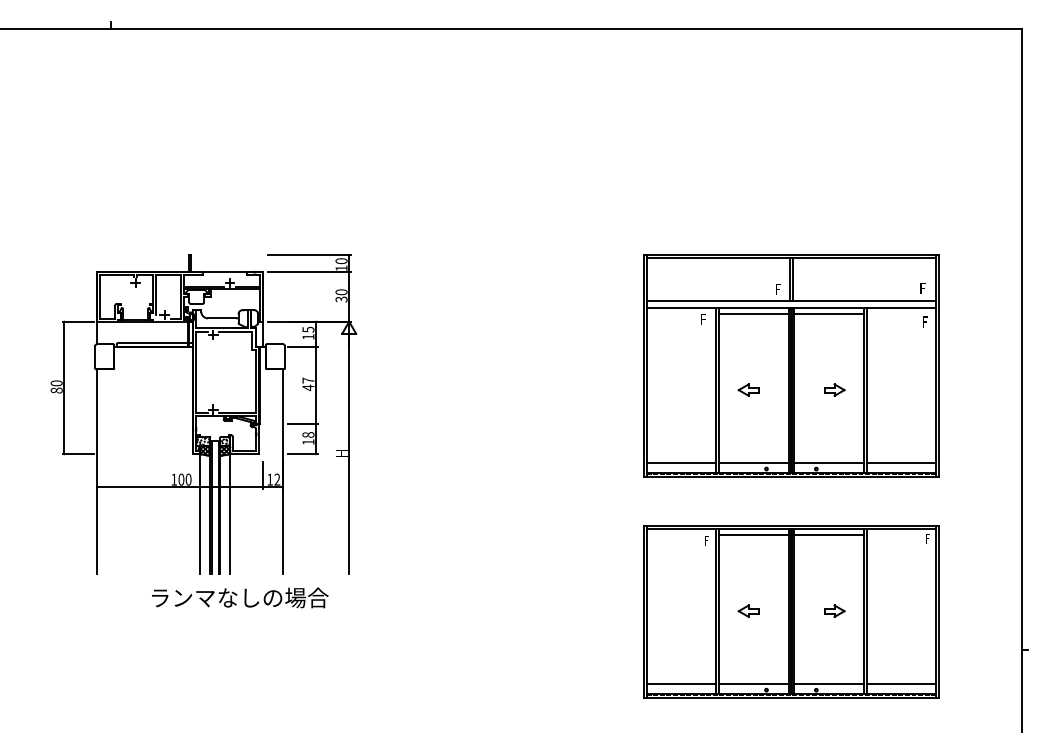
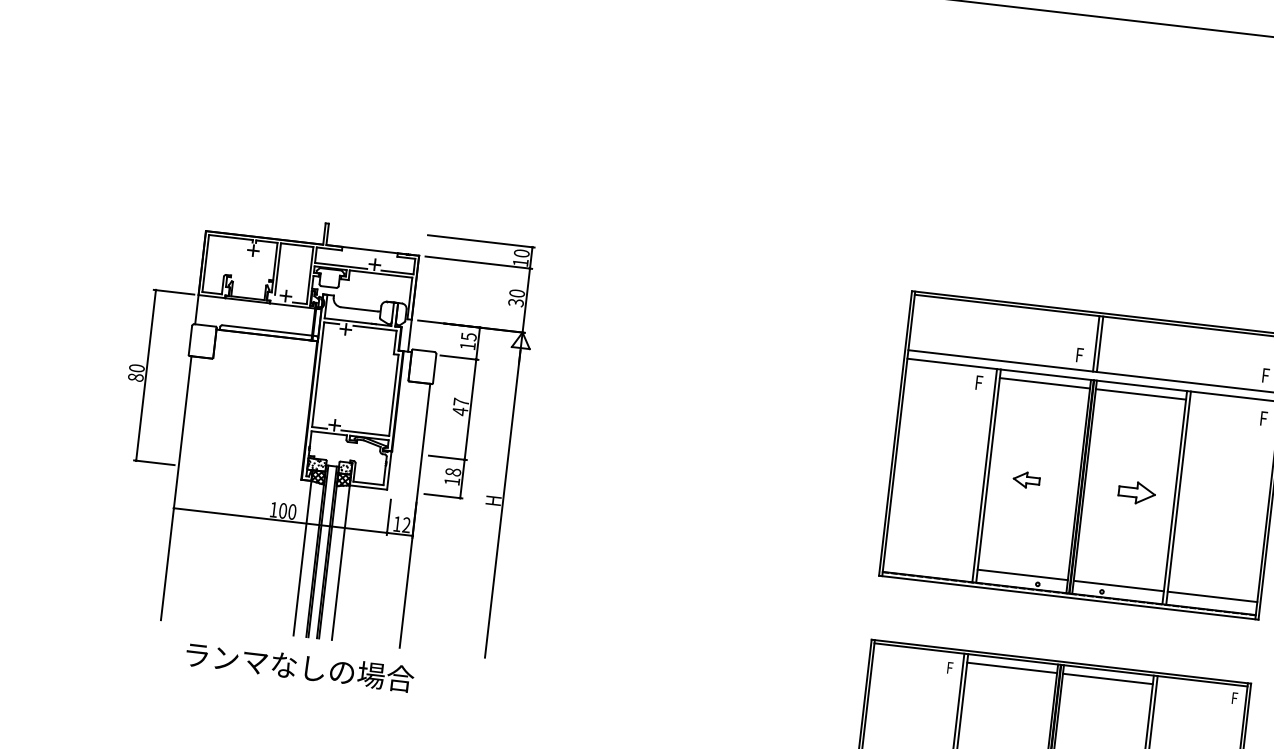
part: (834, 389) -> (1137, 492), size x1.4
line: (681, 463) -> (929, 564), removed
text: (240, 597) -> (300, 666), moved

